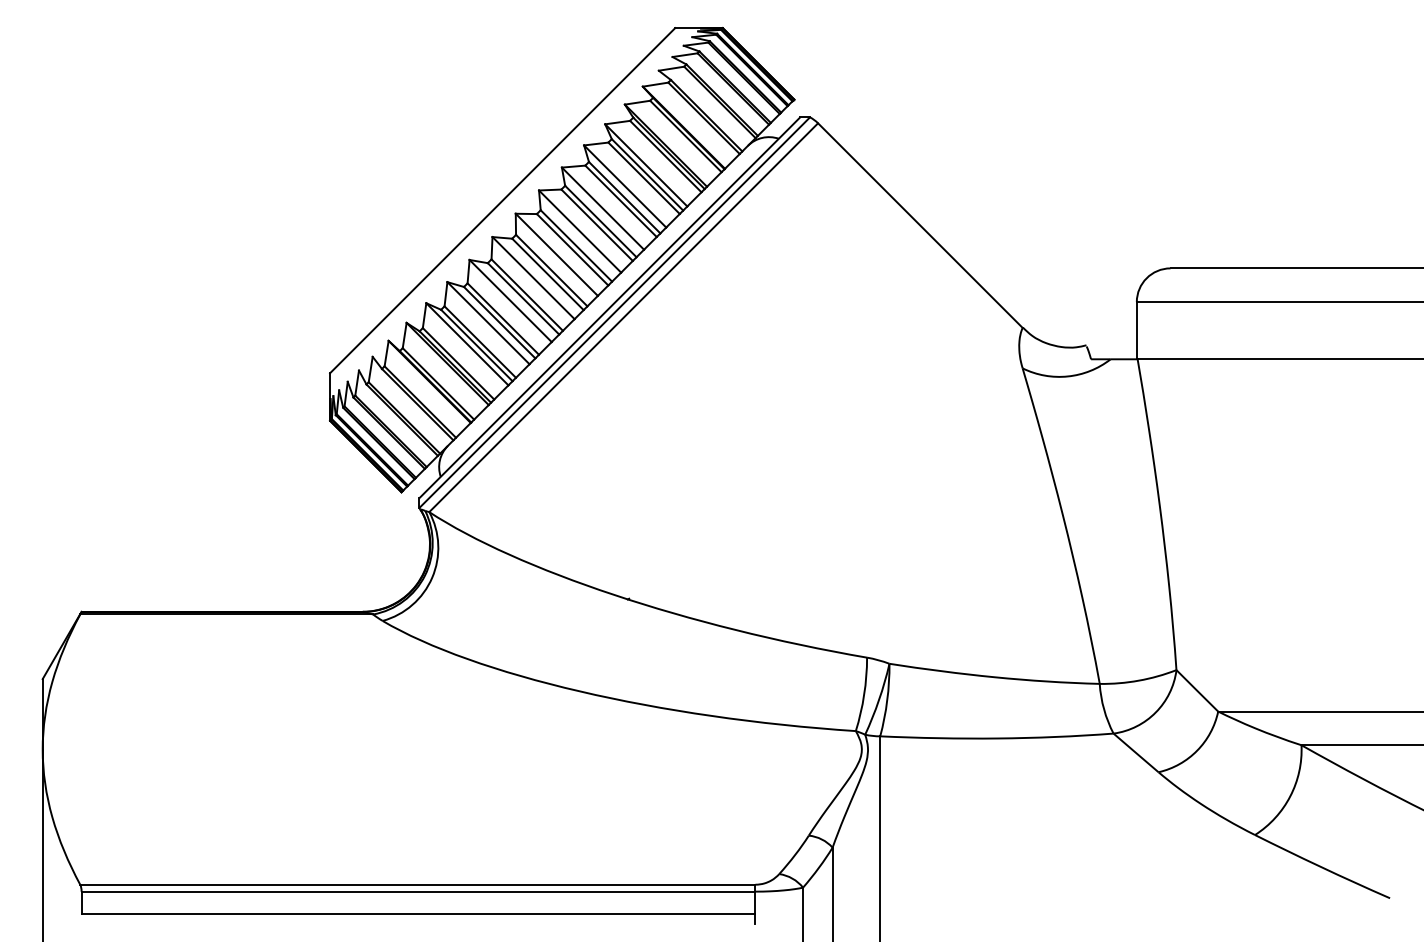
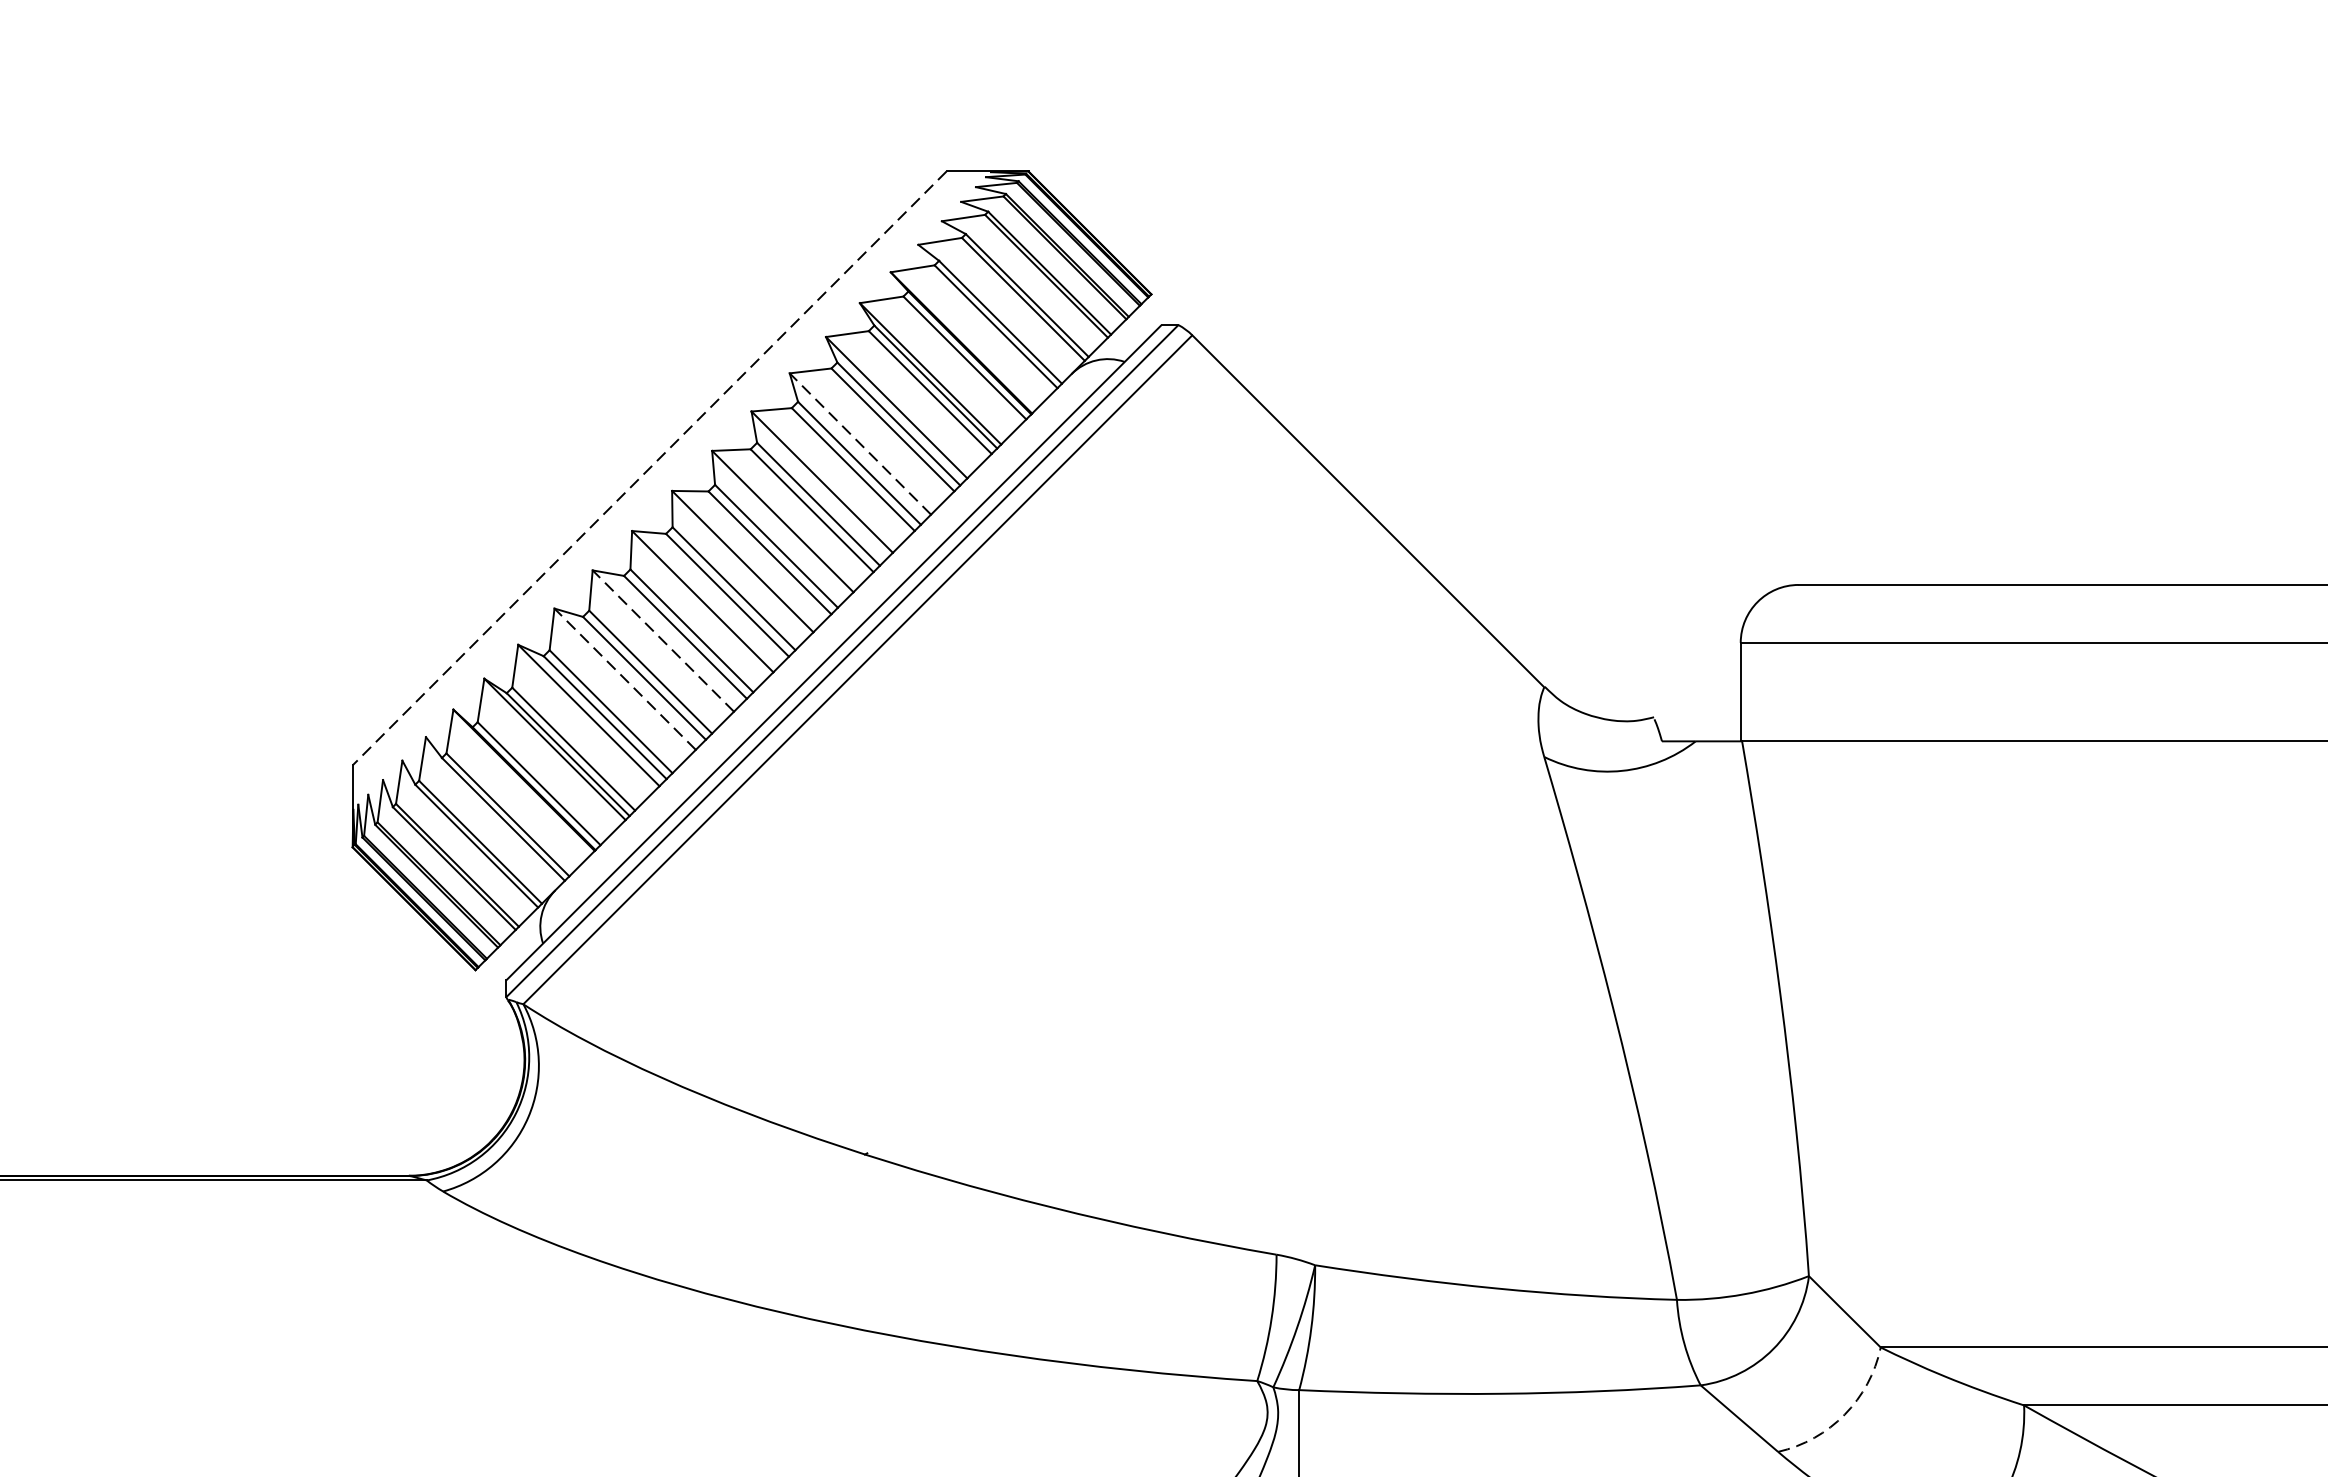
line: (624, 186) -> (859, 444), solid -> dashed
line: (502, 201) -> (649, 469), solid -> dashed
line: (510, 300) -> (663, 640), solid -> dashed
line: (488, 322) -> (625, 678), solid -> dashed
arc: (1197, 750) -> (1845, 1414), solid -> dashed

